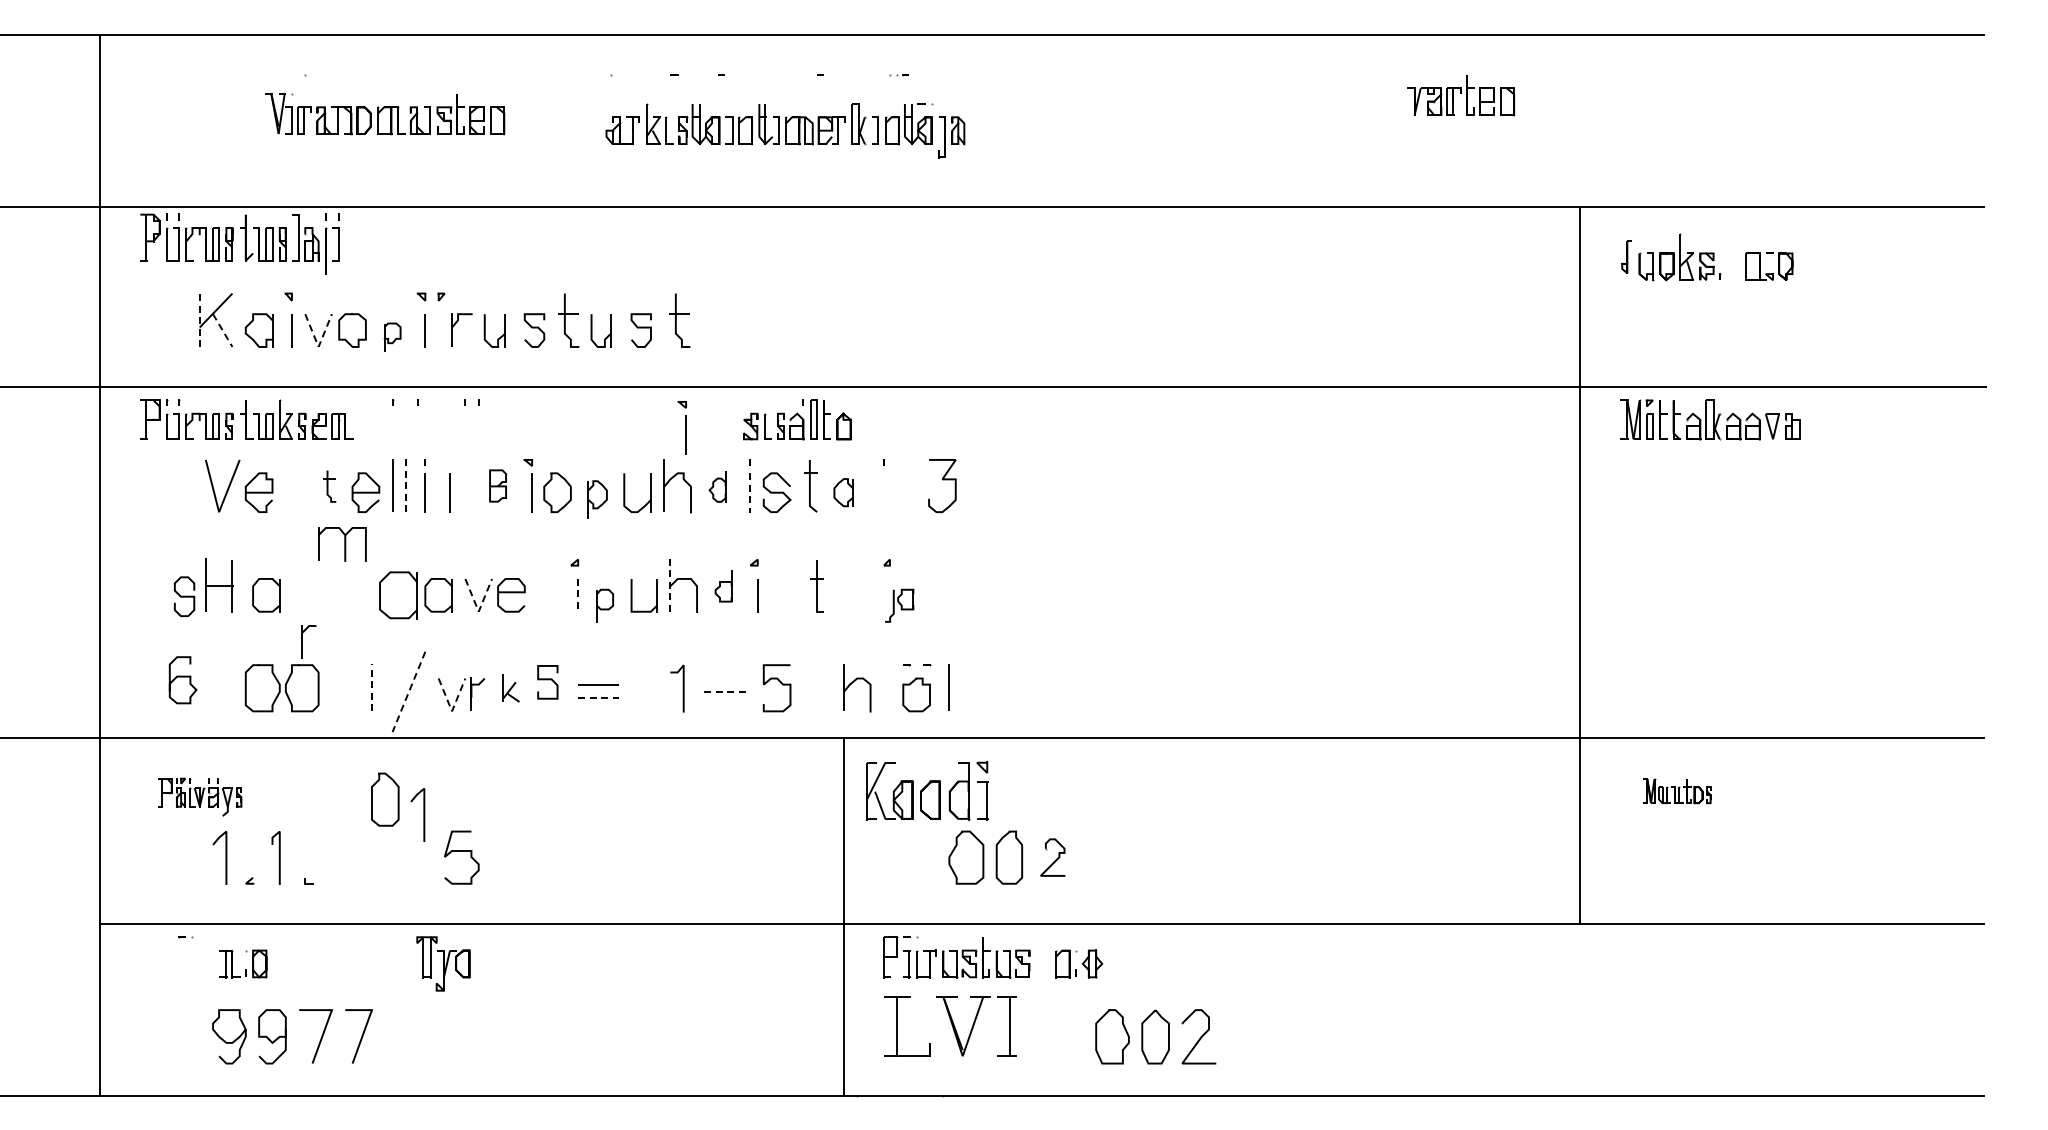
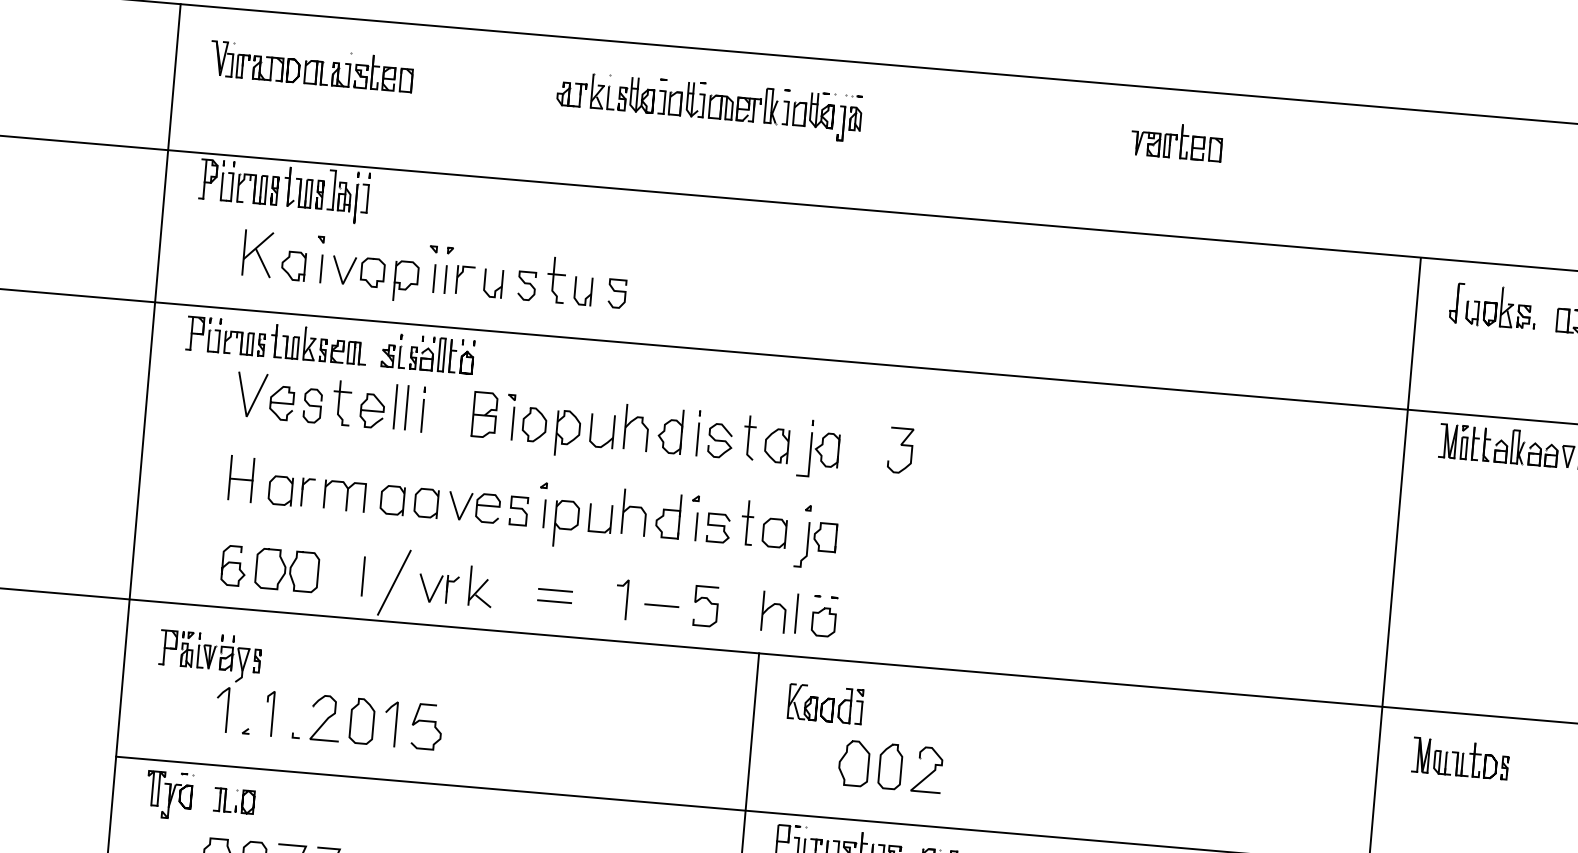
part: (1461, 95) -> (1177, 141), moved
part: (385, 114) -> (311, 67), moved
part: (785, 130) -> (709, 106), moved
part: (1626, 256) -> (1456, 302), size x1.43
line: (199, 319) -> (244, 252), dashed -> solid
part: (679, 320) -> (650, 288), removed
line: (438, 330) -> (445, 278), added
line: (223, 331) -> (263, 264), dashed -> solid
part: (392, 337) -> (406, 281), size x1.67
line: (318, 346) -> (342, 283), dashed -> solid
part: (797, 419) -> (428, 353), moved
part: (681, 427) -> (644, 378), removed
curve: (942, 480) -> (901, 445), moved
line: (405, 485) -> (406, 407), dashed -> solid
part: (497, 485) -> (484, 414), size x1.67
part: (329, 486) -> (341, 403), size x1.67
part: (717, 486) -> (670, 431), size x1.67
line: (449, 492) -> (443, 416), removed
part: (843, 492) -> (776, 445), size x1.43
line: (750, 493) -> (697, 439), dashed -> solid
part: (597, 499) -> (567, 433), size x1.43
part: (893, 499) -> (818, 455), added
part: (342, 544) -> (345, 496), moved
line: (670, 585) -> (623, 511), dashed -> solid
part: (723, 586) -> (668, 516), size x1.67
curve: (783, 593) -> (718, 526), added
part: (398, 595) -> (392, 500), size x0.71
line: (578, 595) -> (544, 513), dashed -> solid
part: (849, 595) -> (774, 533), added
curve: (184, 596) -> (312, 405), moved
part: (605, 605) -> (566, 523), size x1.67
part: (899, 605) -> (815, 545), size x1.67
line: (478, 611) -> (459, 519), dashed -> solid
part: (308, 641) -> (307, 492), moved
curve: (182, 677) -> (233, 563), moved
curve: (547, 680) -> (518, 509), moved
line: (371, 687) -> (362, 576), dashed -> solid
part: (511, 687) -> (481, 586), size x1.67
line: (948, 687) -> (796, 613), moved
line: (724, 691) -> (661, 605), dashed -> solid
line: (408, 692) -> (393, 583), dashed -> solid
line: (598, 697) -> (554, 601), dashed -> solid
line: (452, 711) -> (429, 602), dashed -> solid
part: (926, 790) -> (825, 703), size x0.71
part: (1676, 791) -> (1460, 759), size x1.67
part: (199, 796) -> (209, 656), size x1.43
curve: (397, 799) -> (372, 722), moved
line: (423, 814) -> (395, 724), moved
part: (342, 857) -> (326, 718), added
part: (1052, 857) -> (927, 769), size x1.43
part: (443, 963) -> (169, 795), moved

